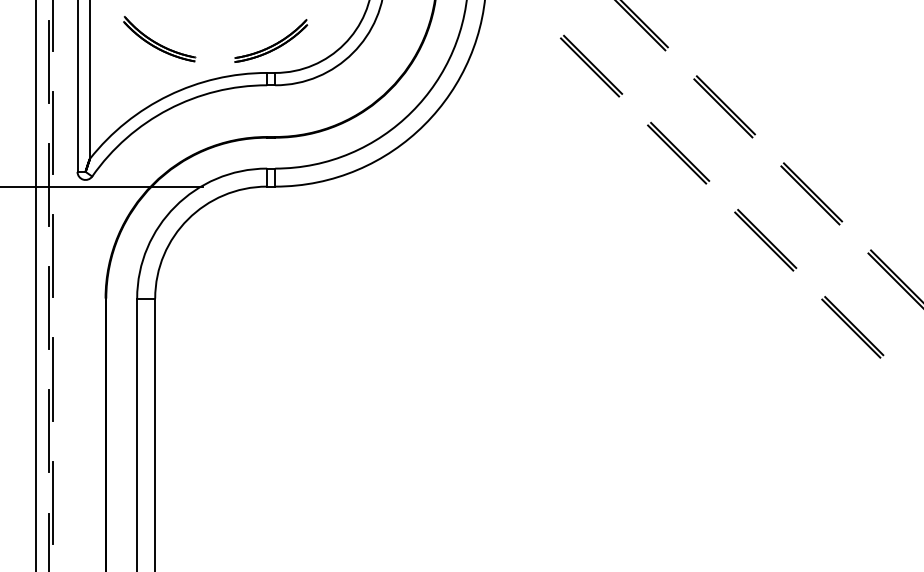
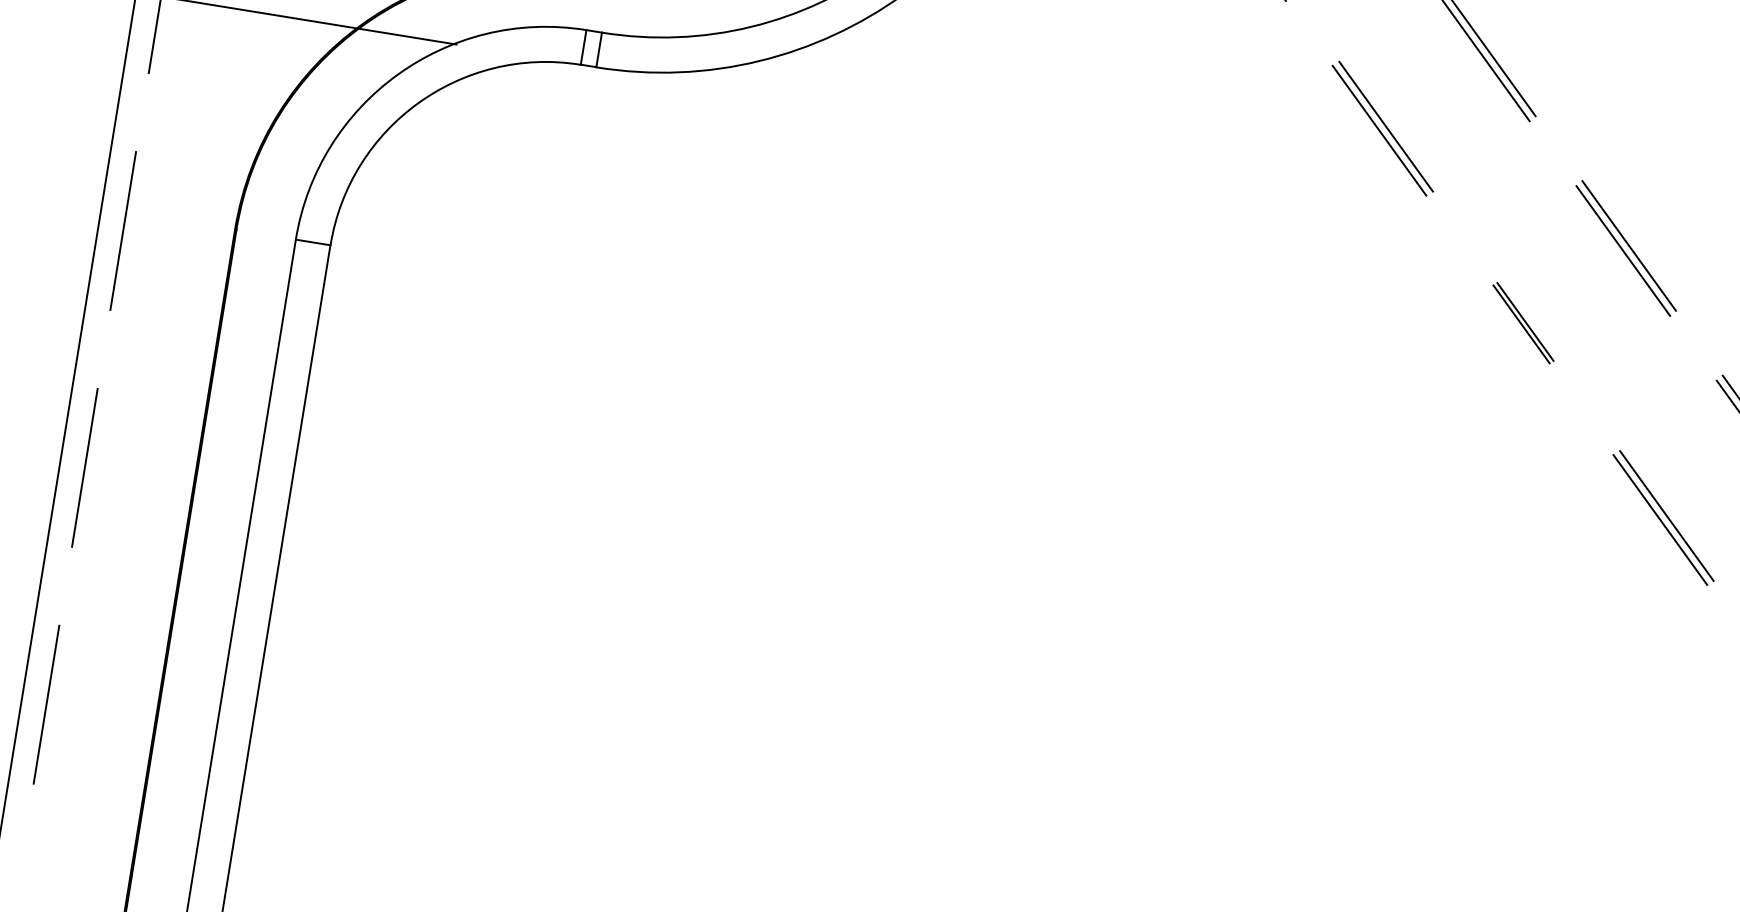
part: (765, 239) -> (1523, 321), size x0.6
line: (52, 256) -> (146, 132), removed
line: (52, 379) -> (107, 368), removed
line: (52, 502) -> (69, 605), removed

